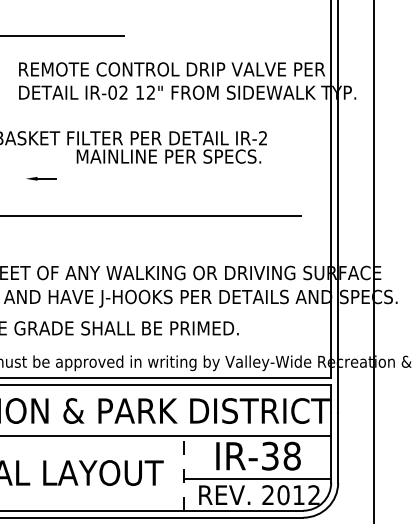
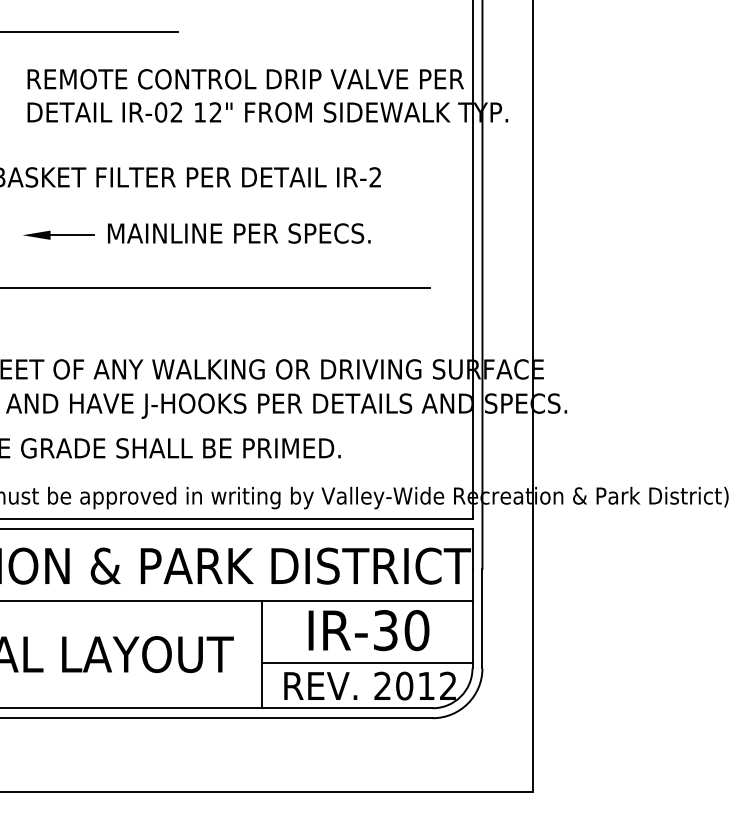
text: (169, 156) -> (239, 233), moved
part: (40, 178) -> (58, 234), size x1.67
text: (291, 456) -> (416, 630), IR-38 -> IR-30
line: (183, 473) -> (262, 654), dashed -> solid

